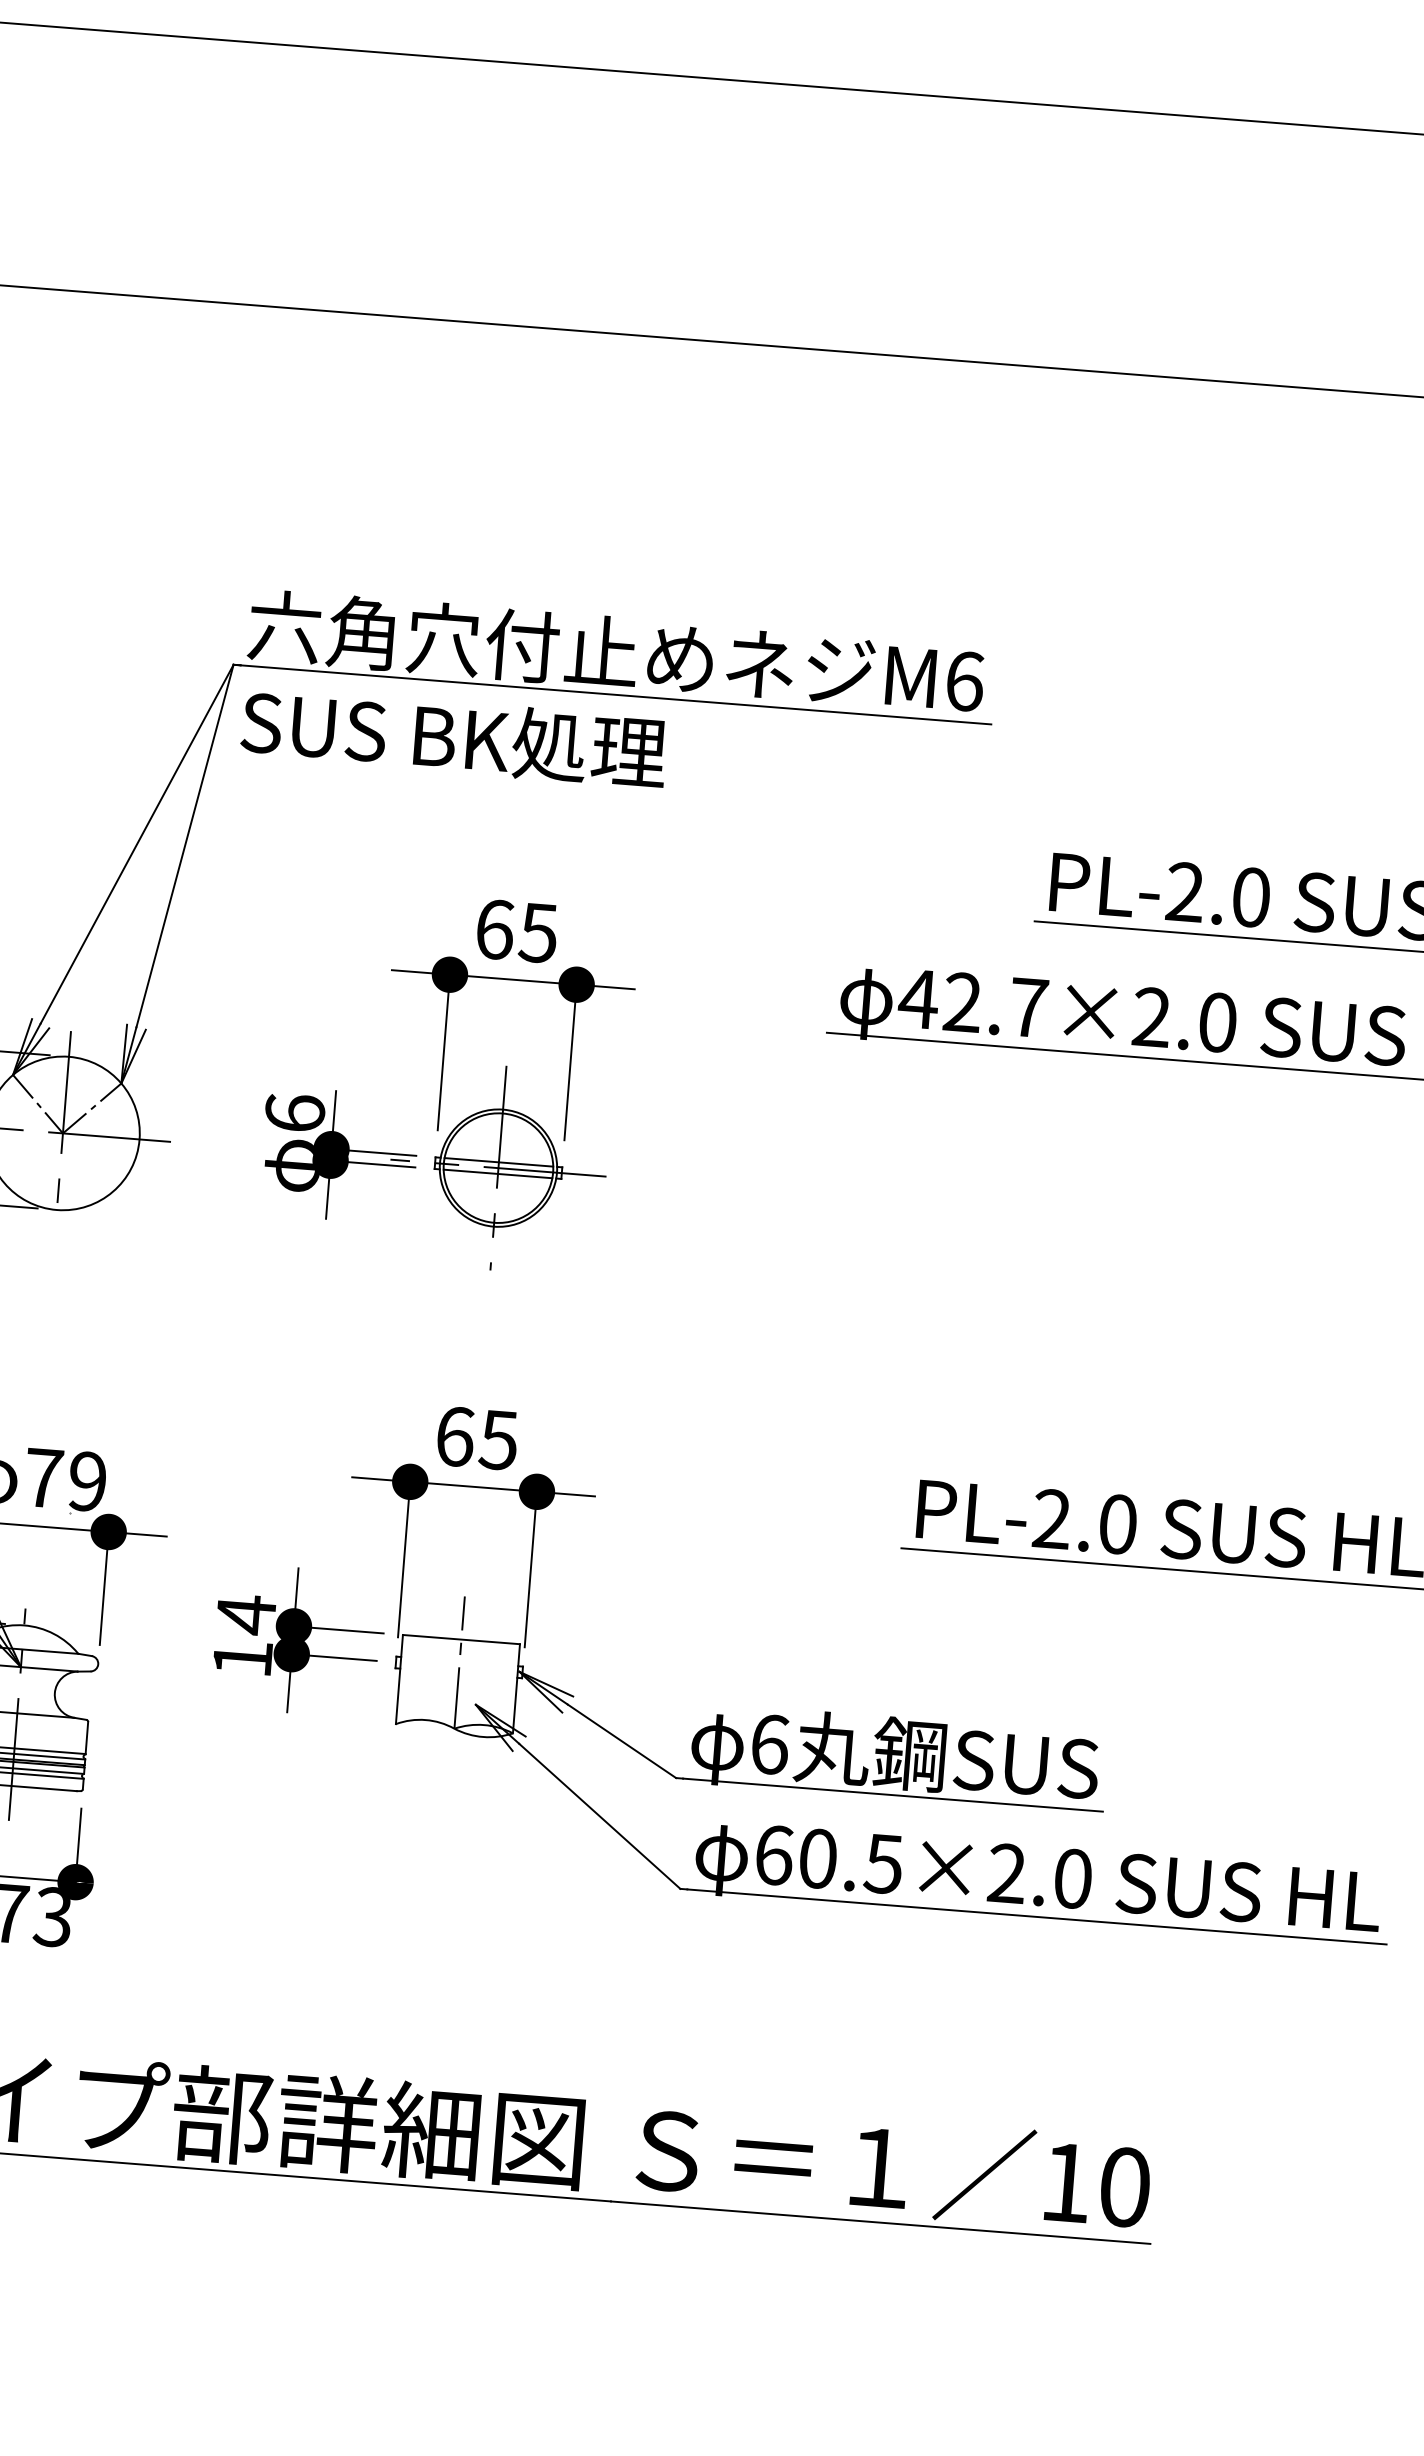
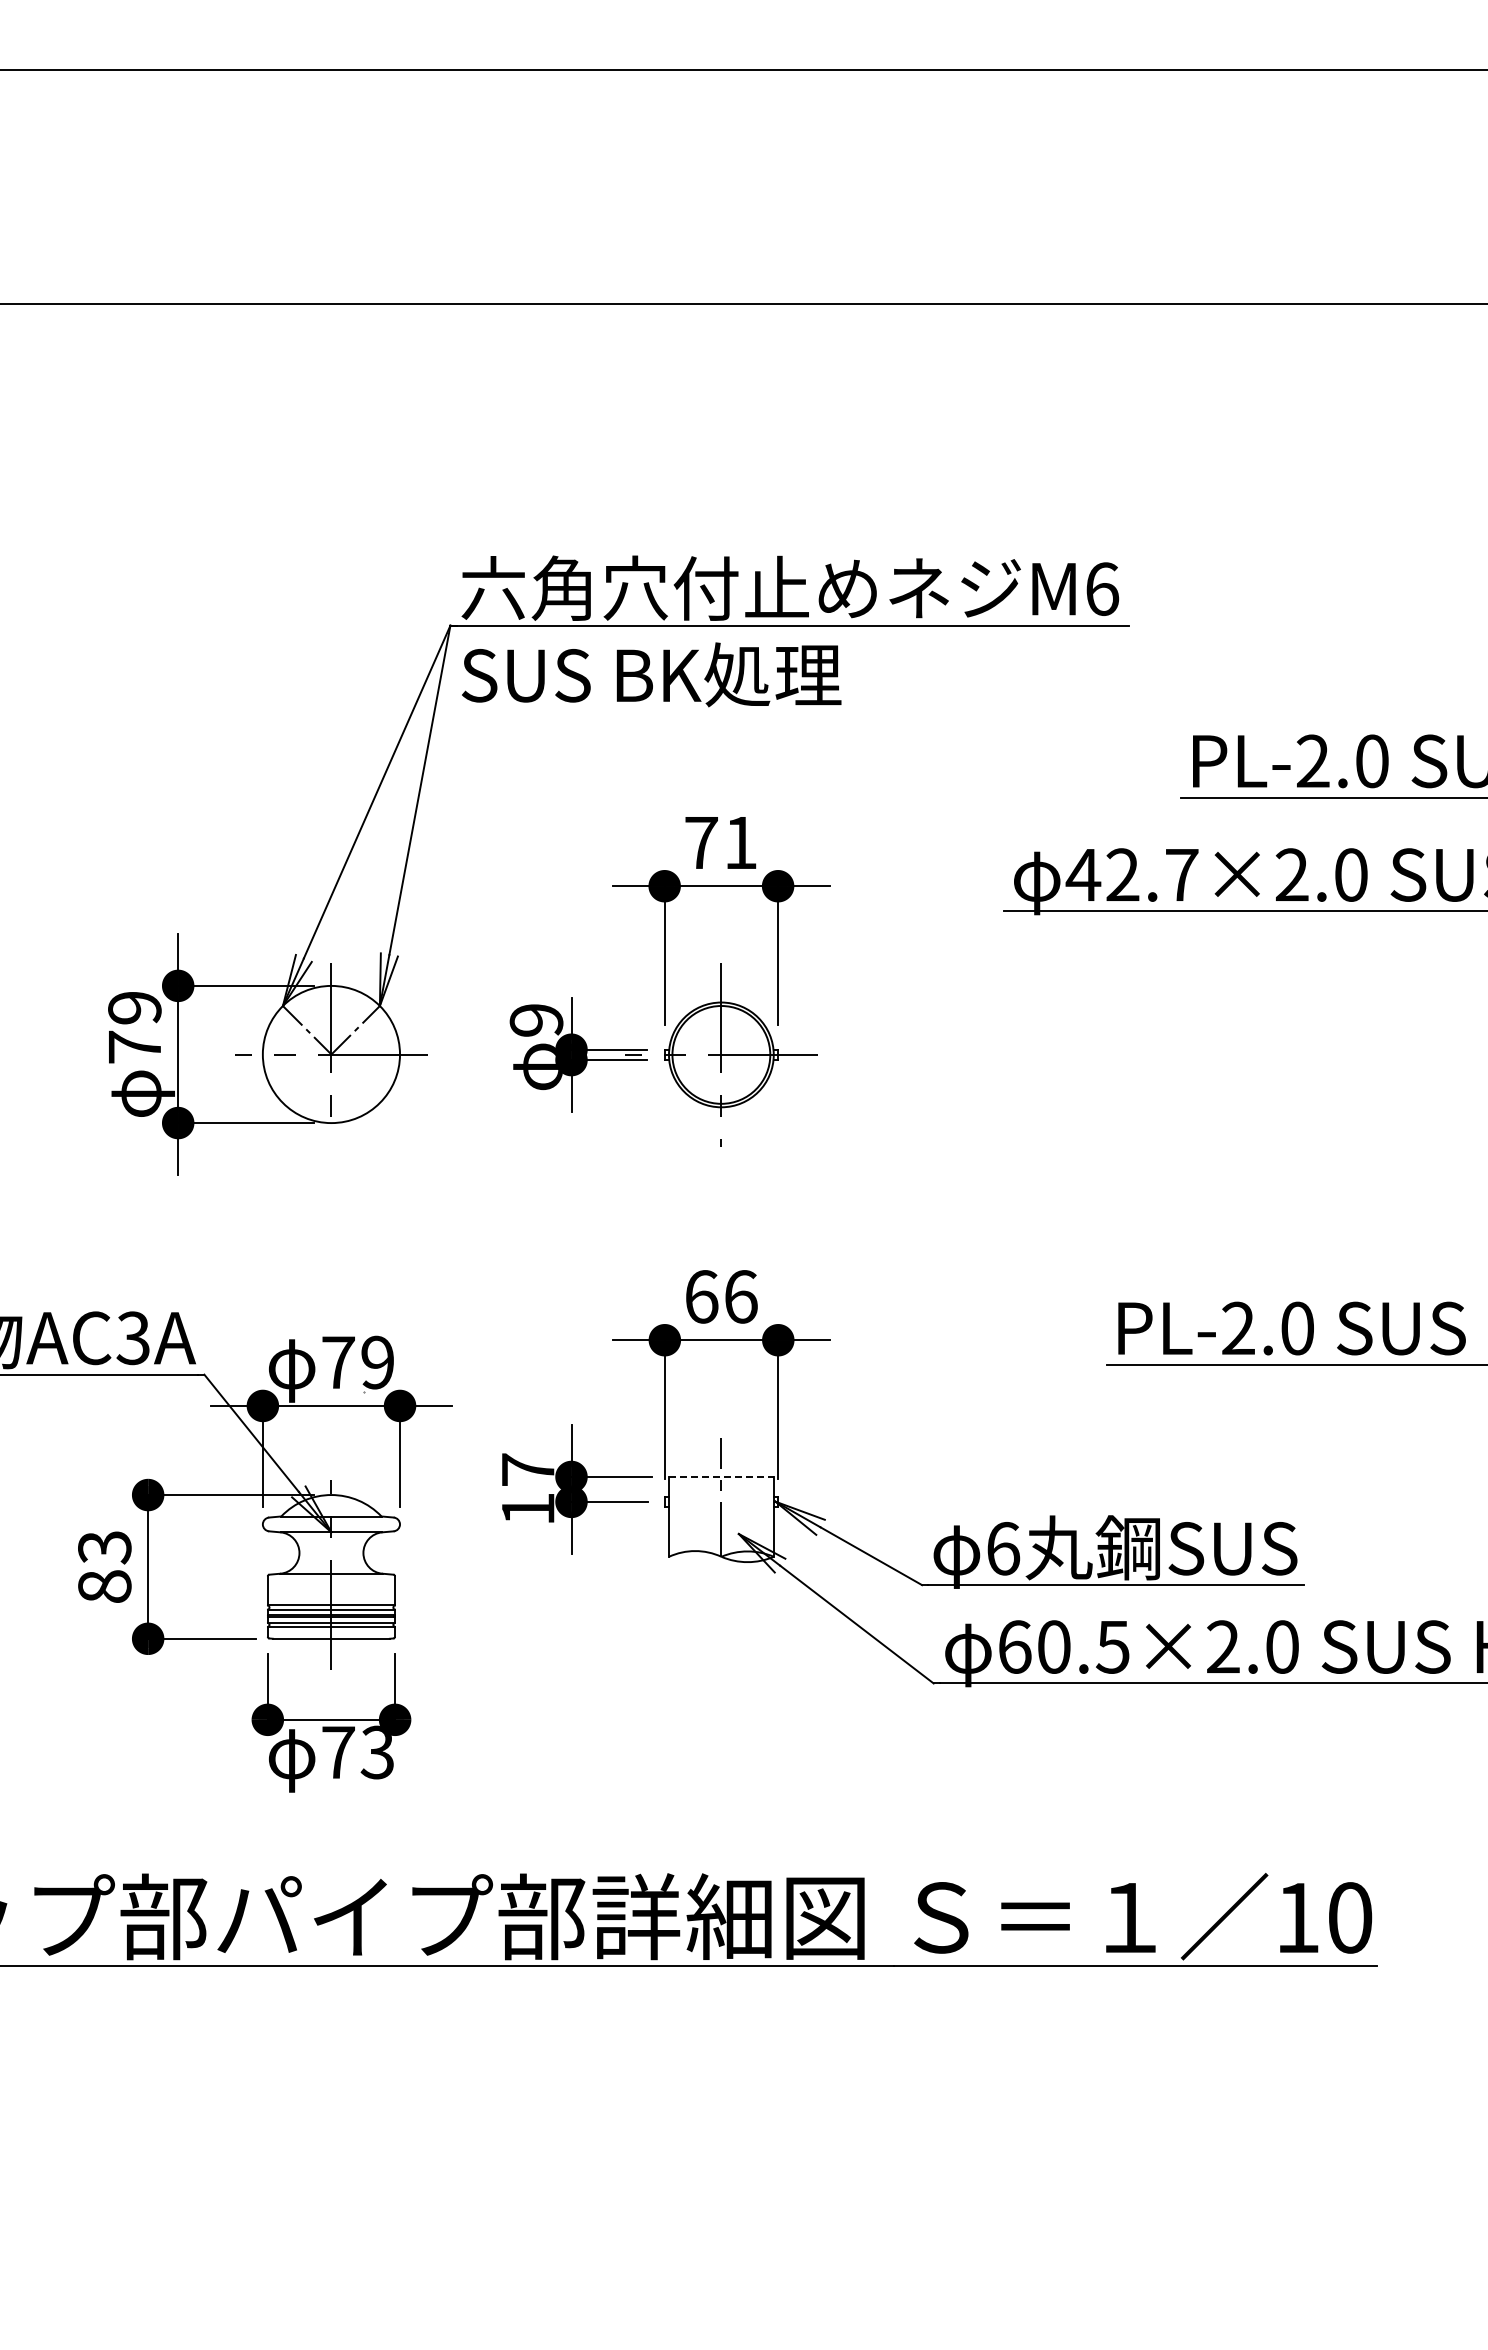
text: (516, 930) -> (720, 842), 65 -> 71
text: (295, 1112) -> (536, 1019), 6 -> 9
line: (499, 1162) -> (721, 1049), removed
line: (498, 1174) -> (721, 1060), removed
text: (498, 1439) -> (740, 1296), 65 -> 66
text: (246, 1614) -> (528, 1469), 14 -> 17
line: (461, 1640) -> (721, 1477), solid -> dashed

